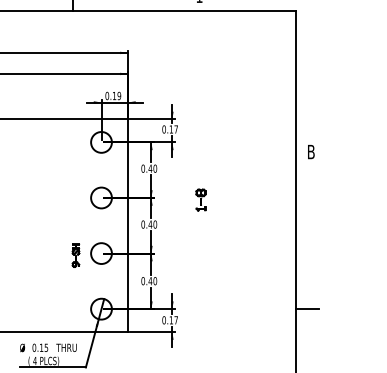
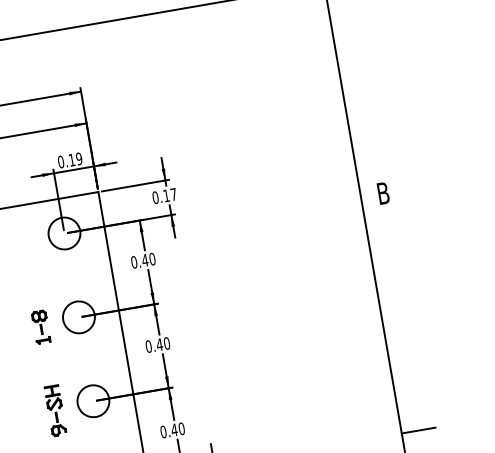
part: (200, 199) -> (40, 326), moved
part: (75, 255) -> (54, 410), size x1.43

